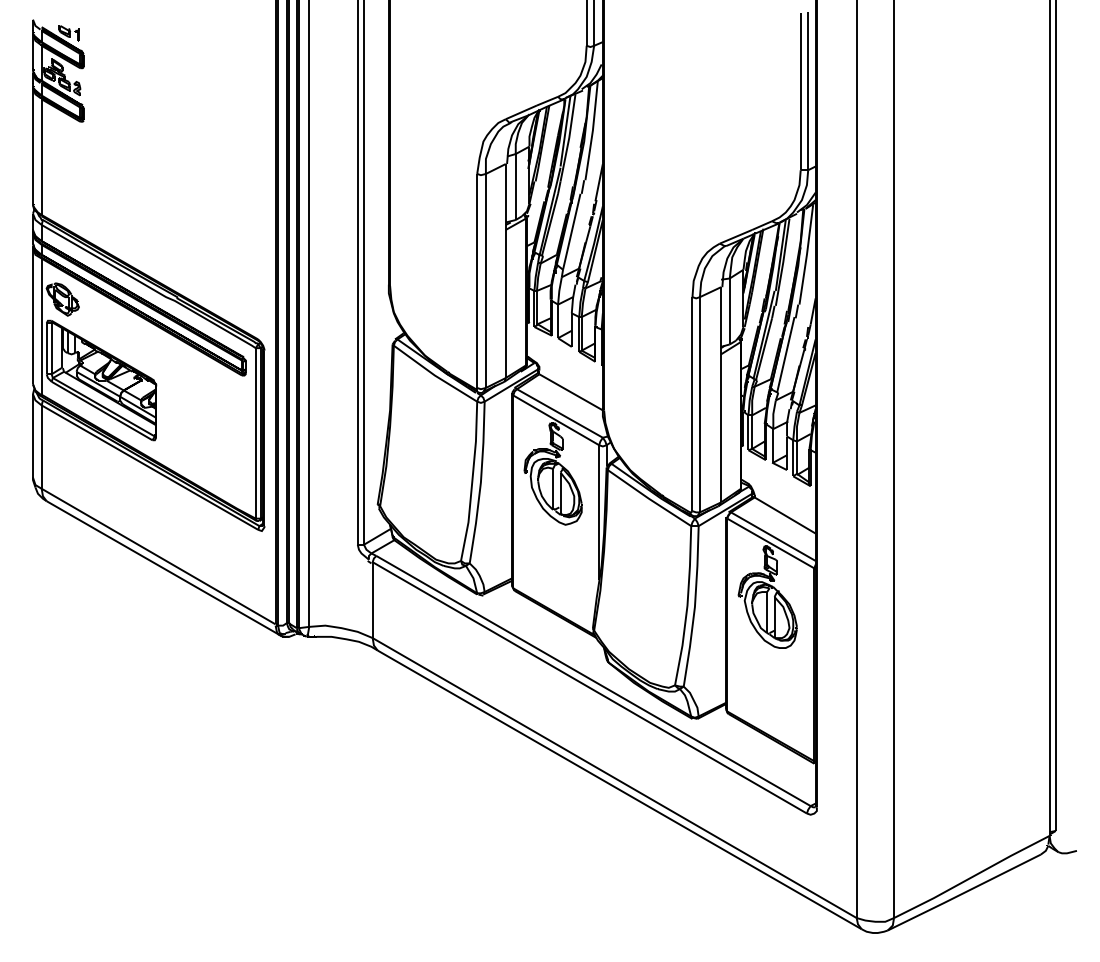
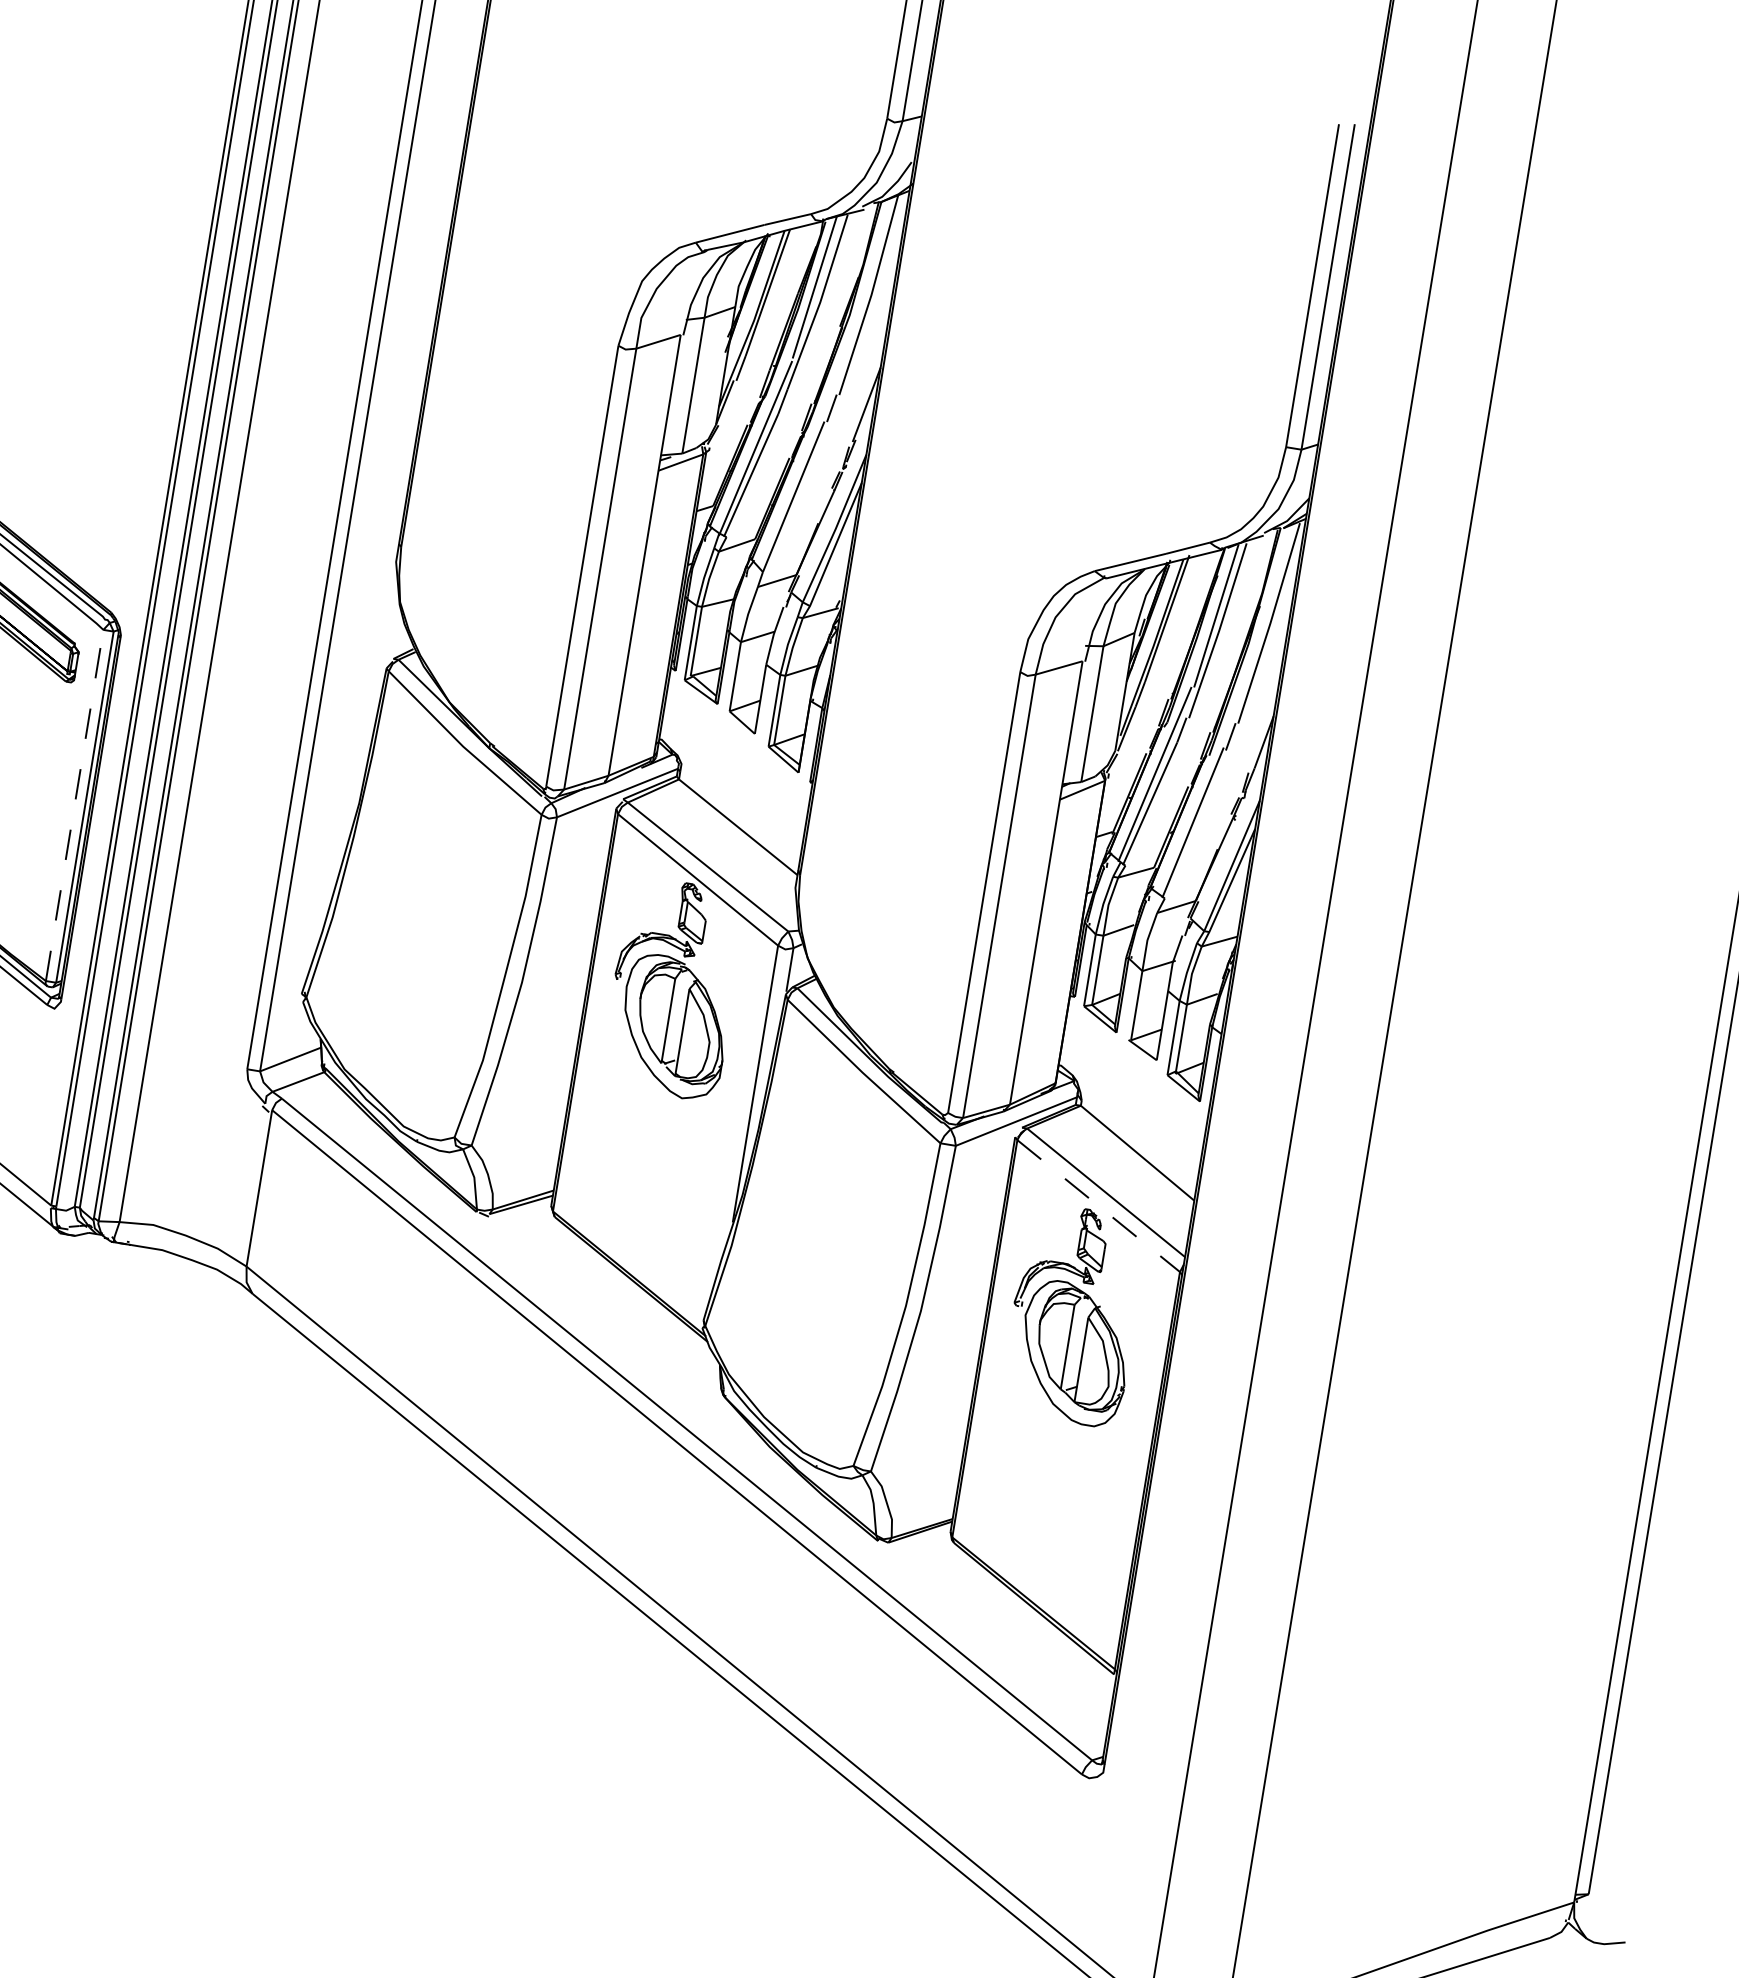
line: (255, 432) -> (74, 803), solid -> dashed
line: (771, 543) -> (1100, 1206), solid -> dashed

